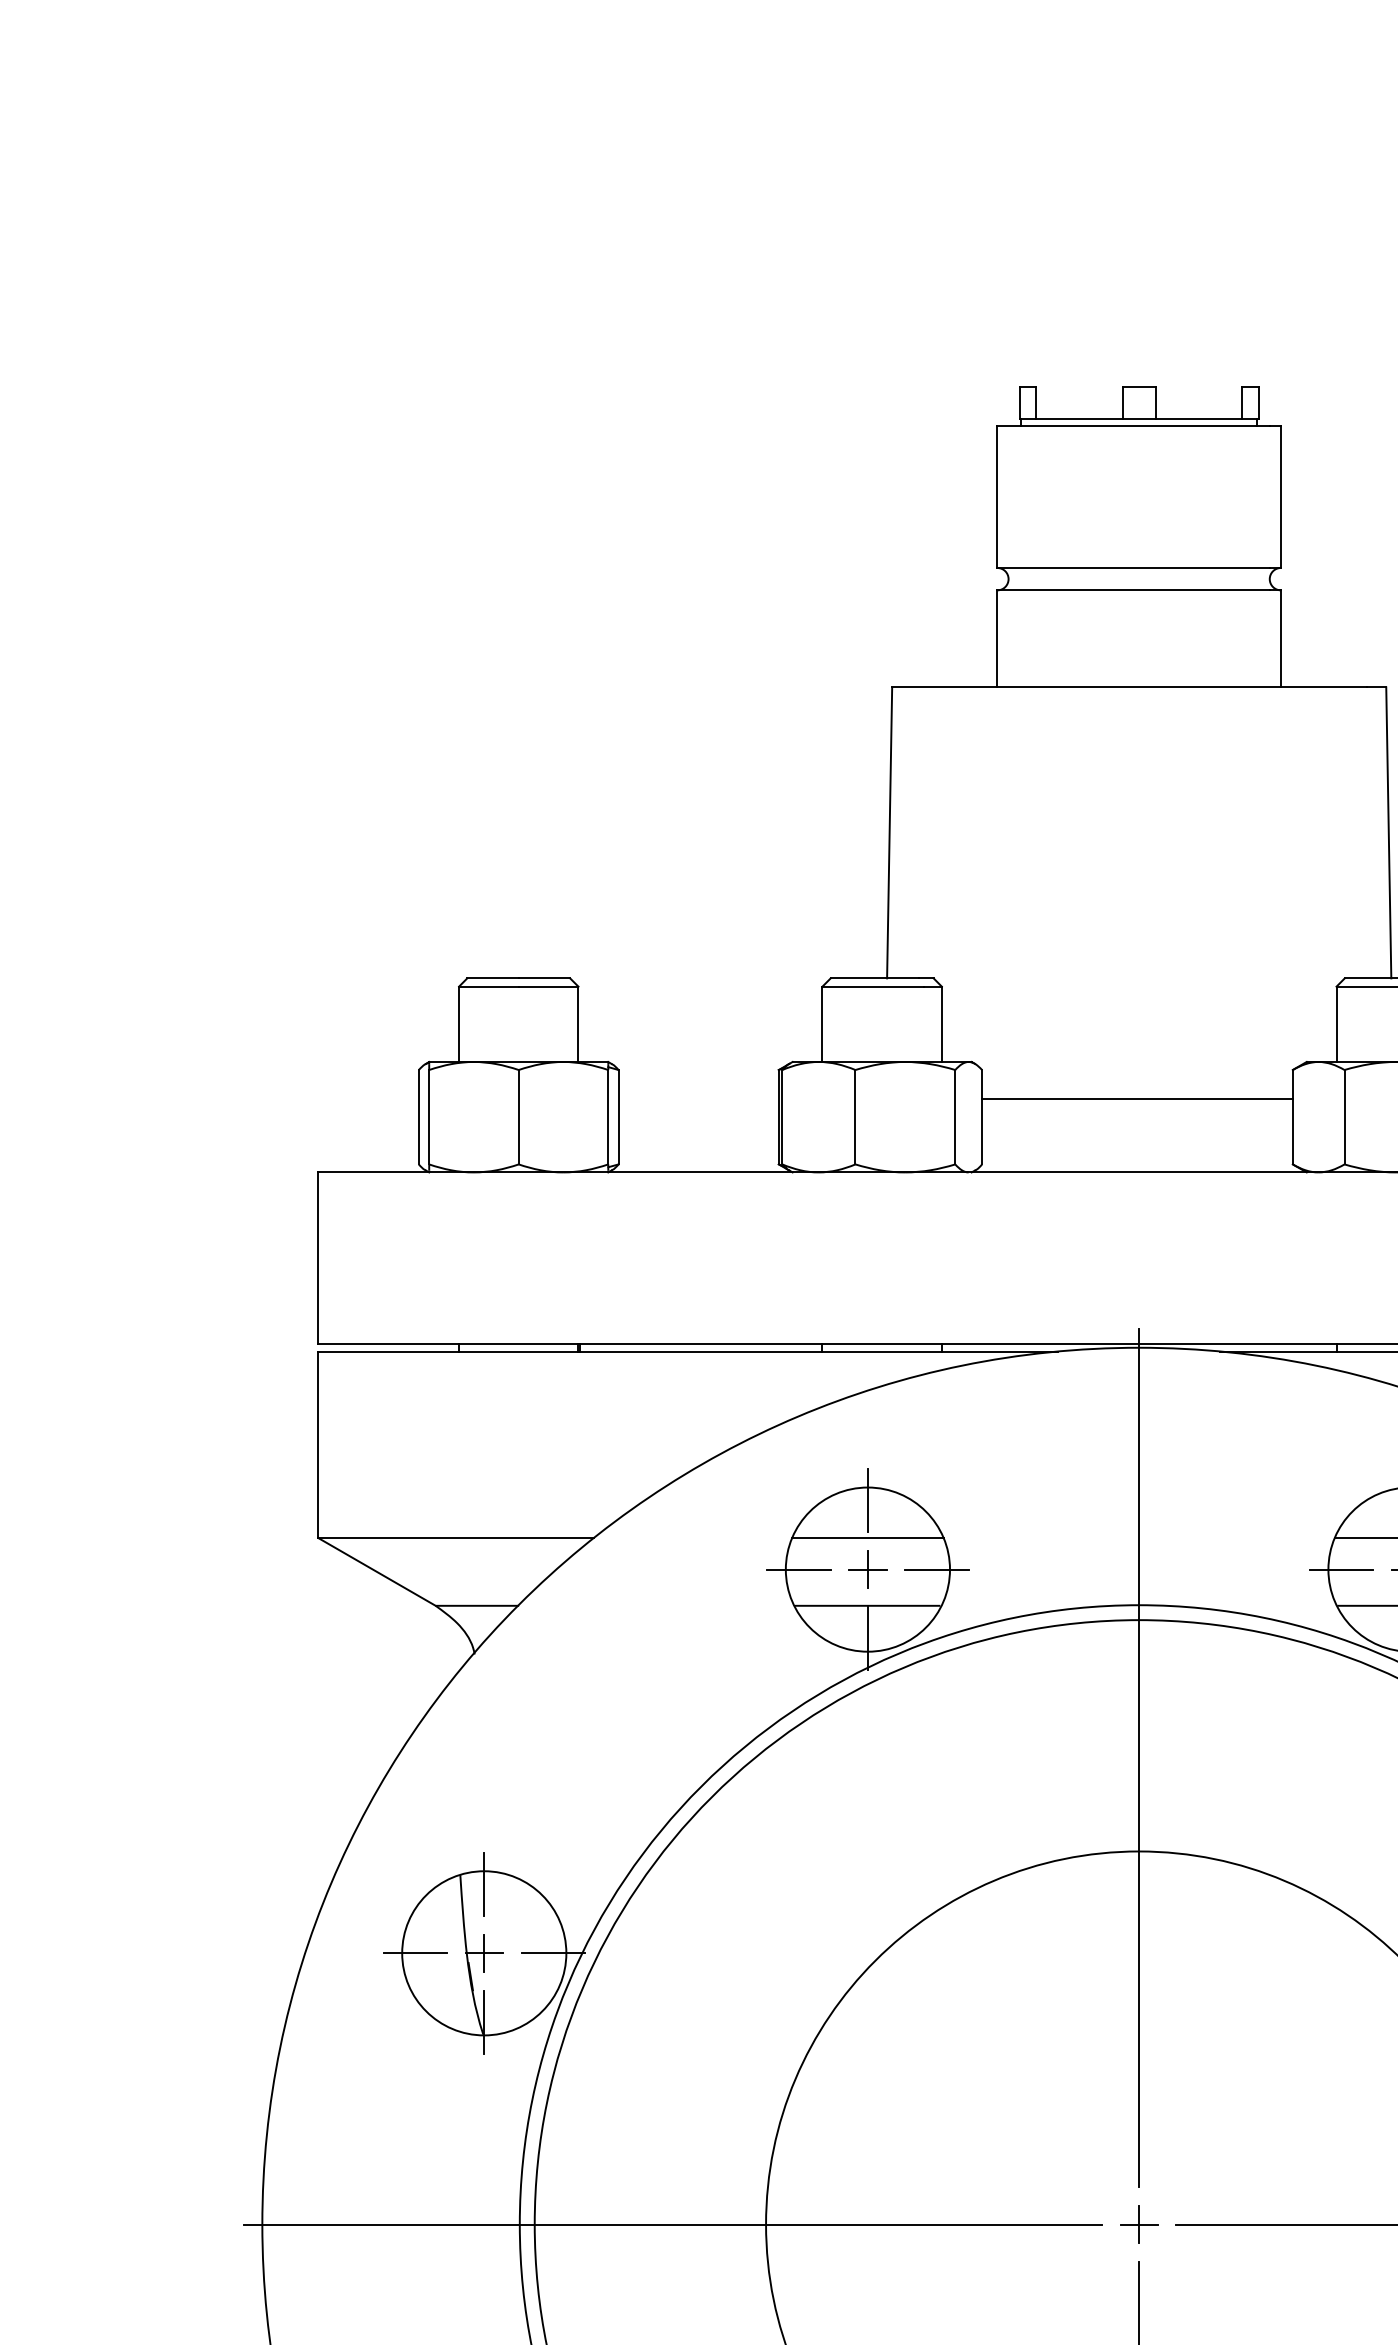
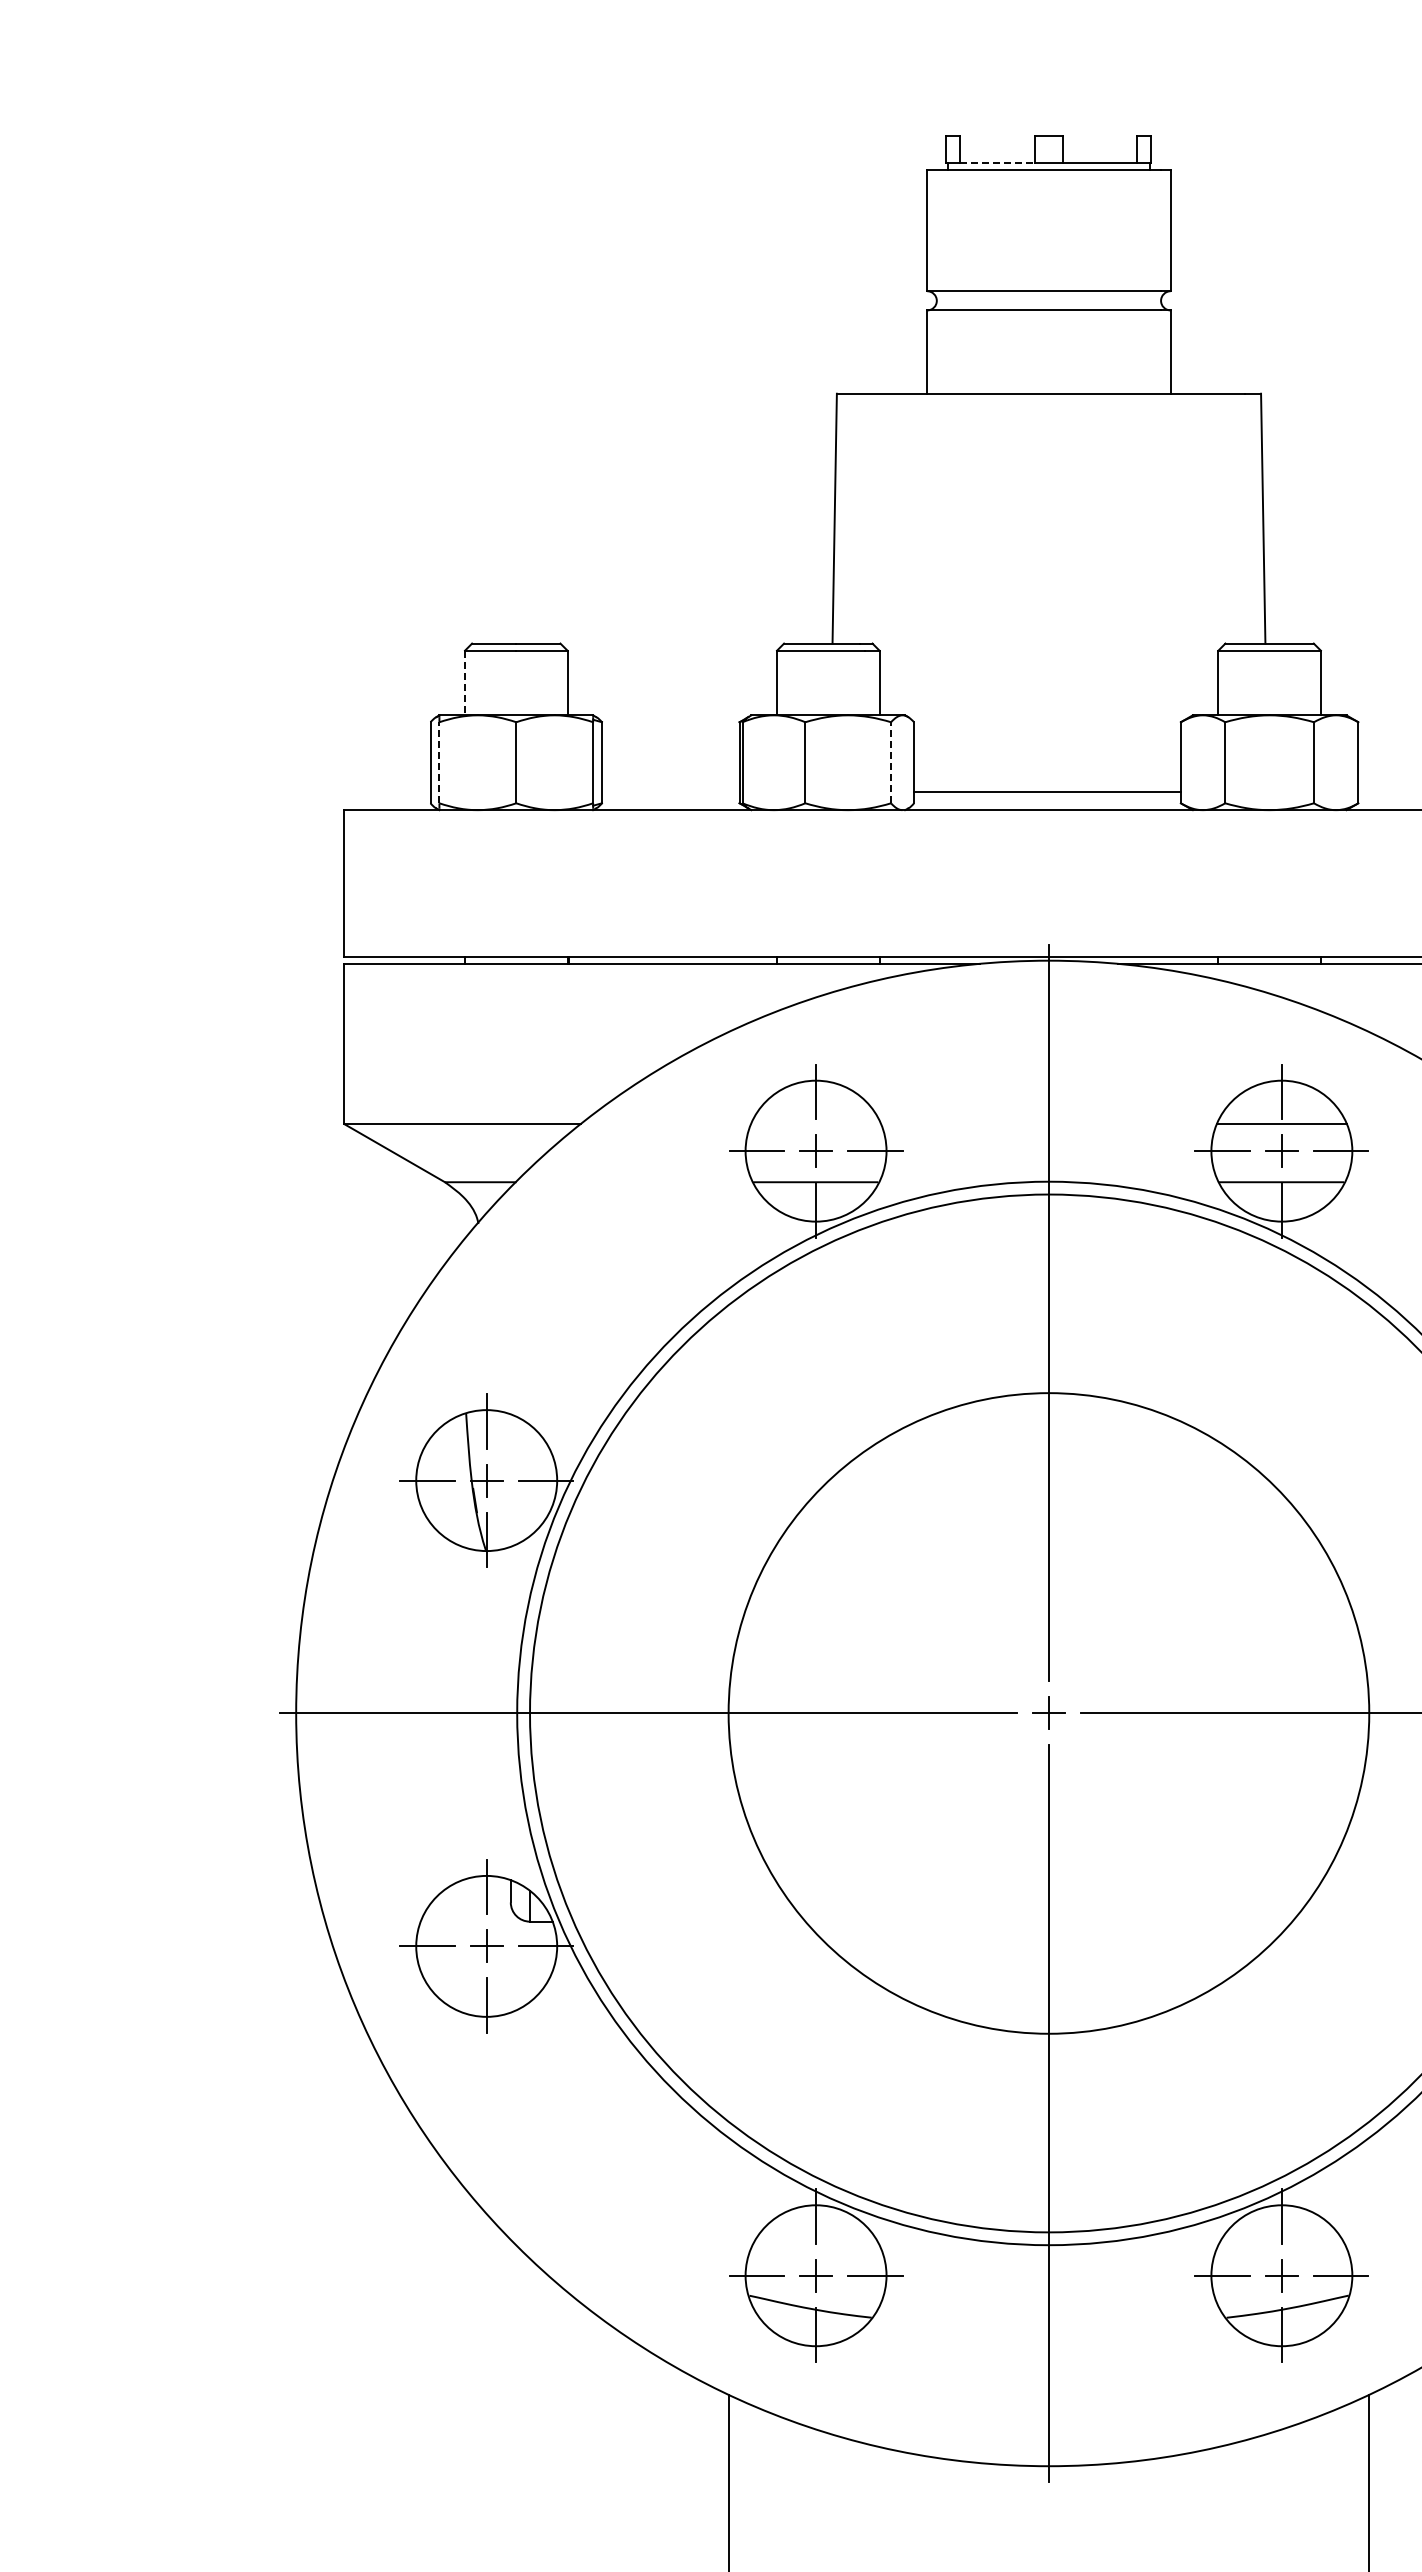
line: (1080, 419) -> (998, 163), solid -> dashed
line: (459, 1024) -> (465, 683), solid -> dashed
line: (1137, 1099) -> (1047, 792), moved
line: (429, 1116) -> (439, 762), solid -> dashed
line: (955, 1116) -> (891, 762), solid -> dashed
line: (868, 1538) -> (816, 1124), removed

